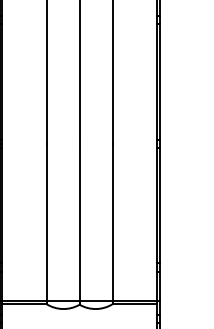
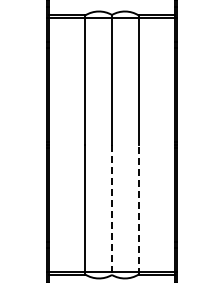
line: (112, 223) -> (138, 209), solid -> dashed
line: (80, 224) -> (112, 210), solid -> dashed

